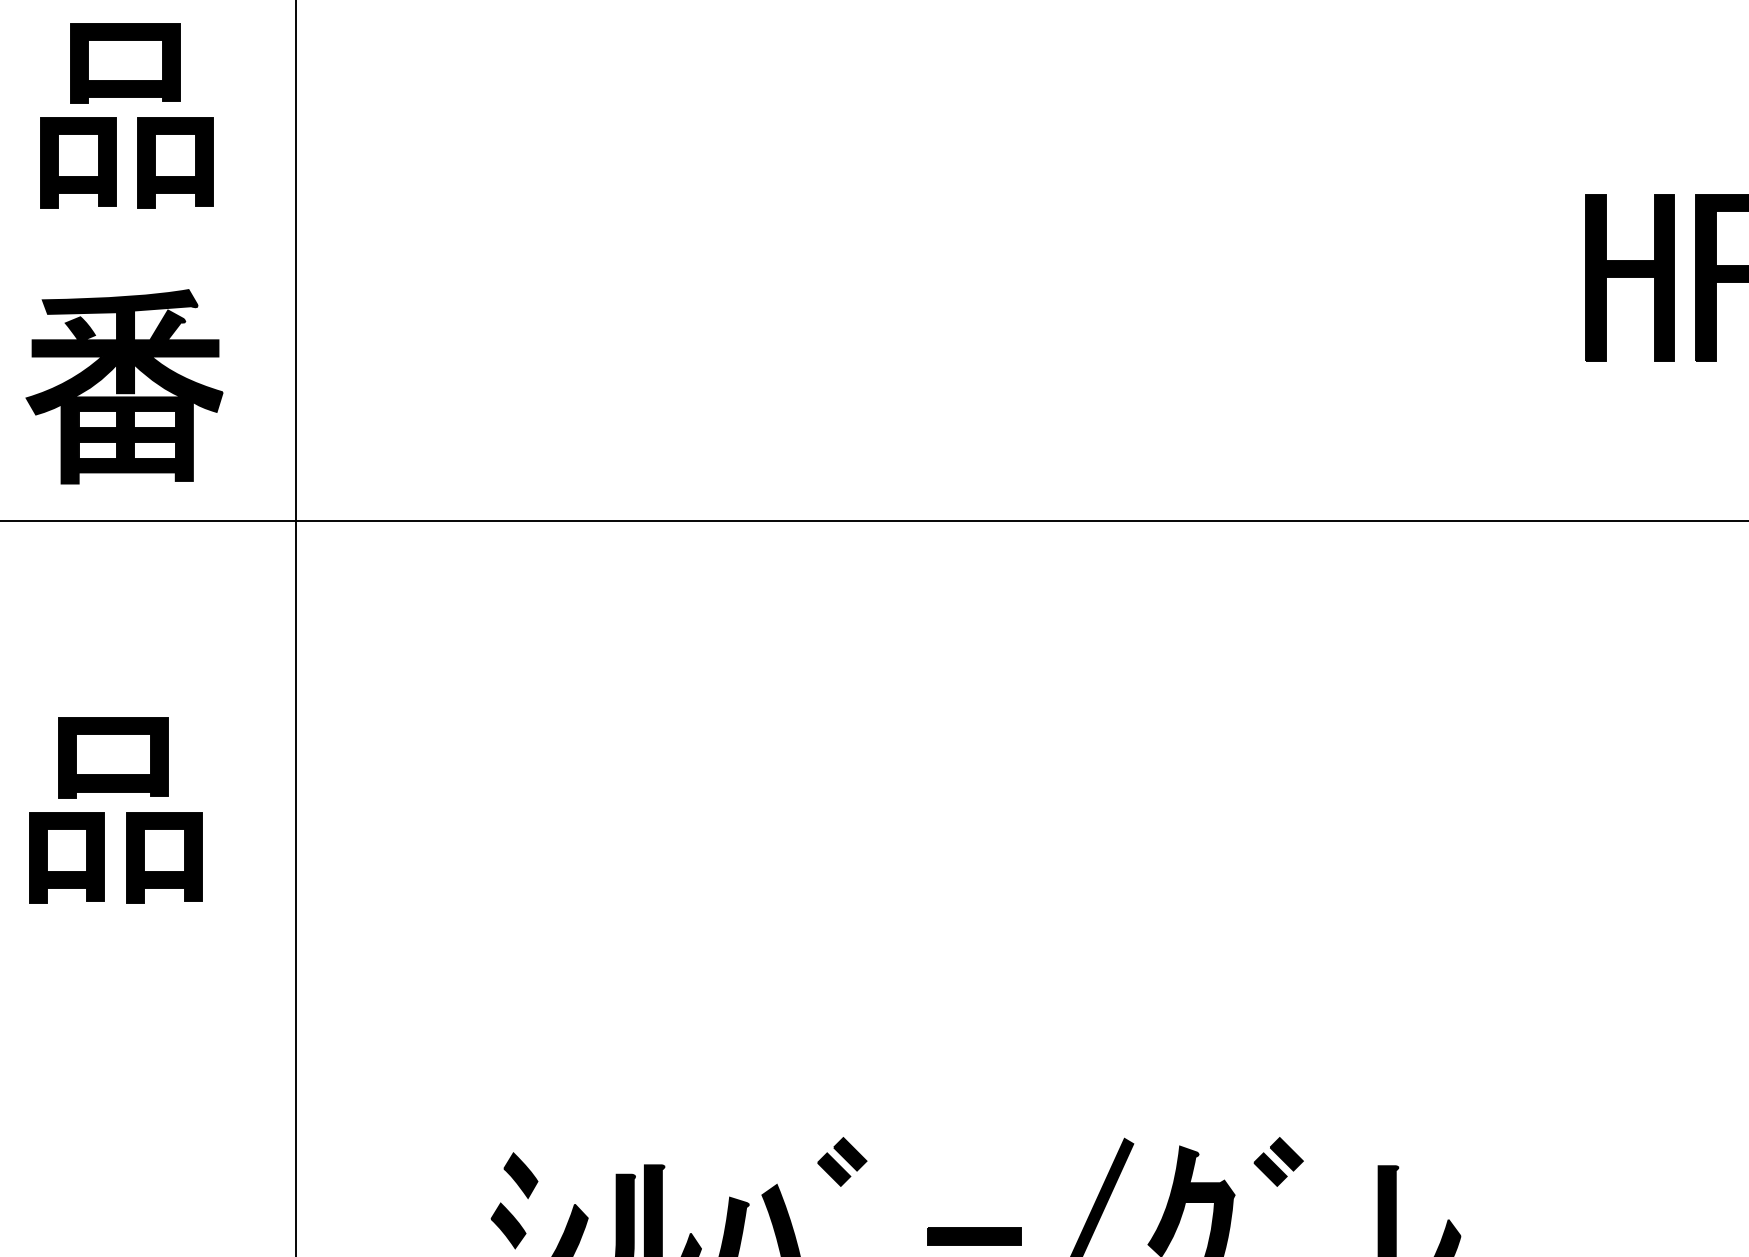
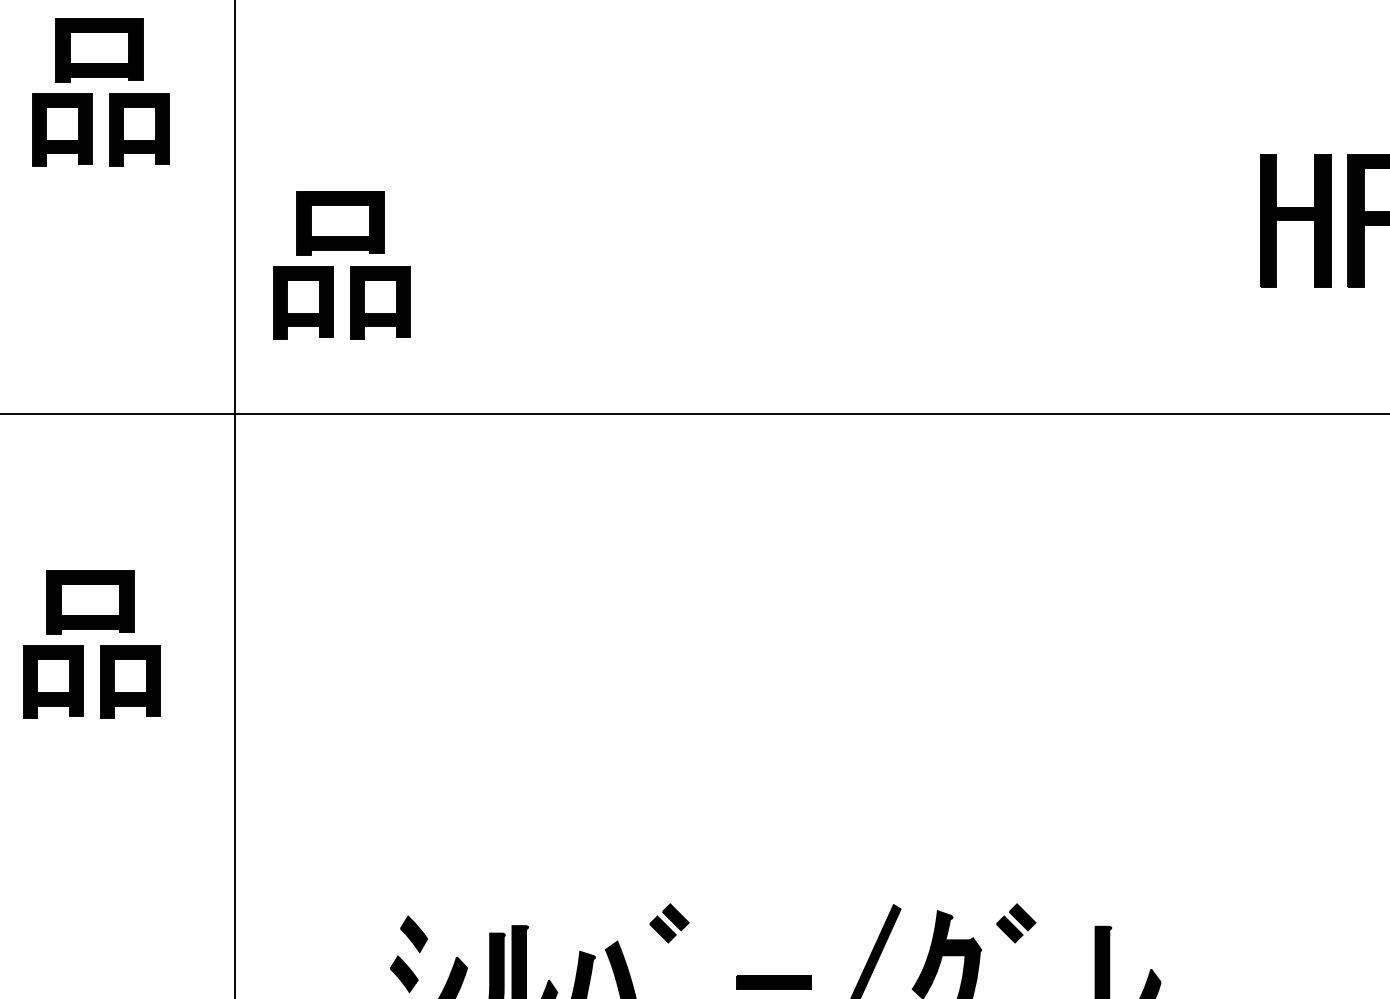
part: (419, 335) -> (333, 266), added
part: (123, 386) -> (98, 307), removed

